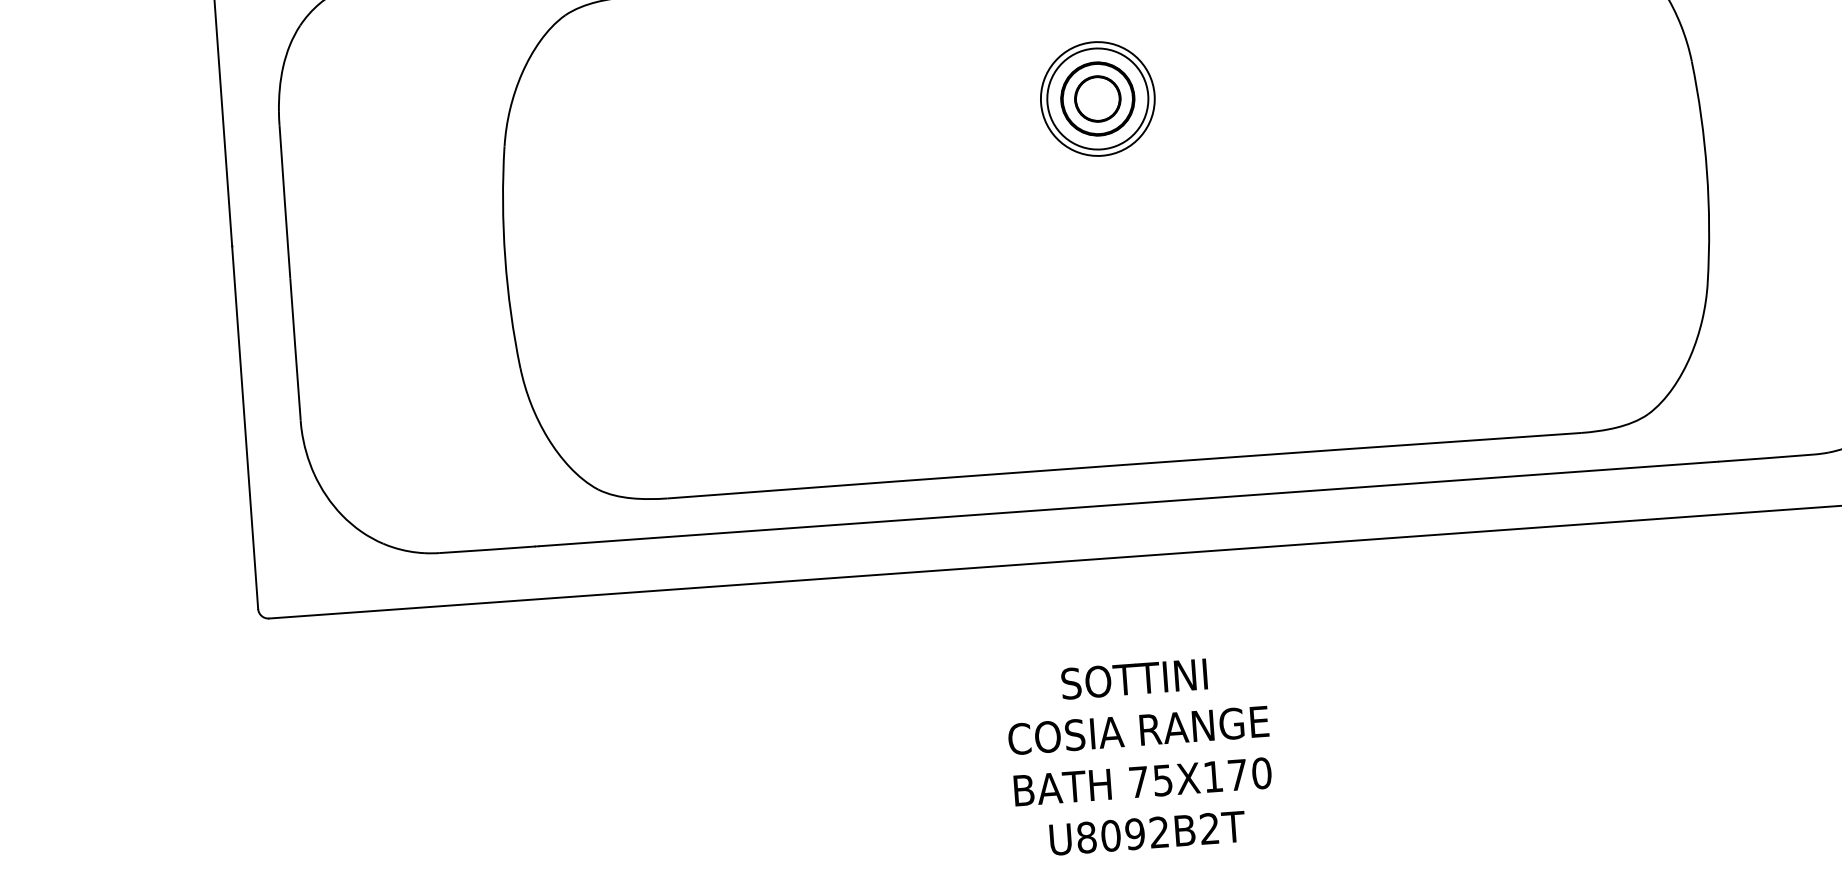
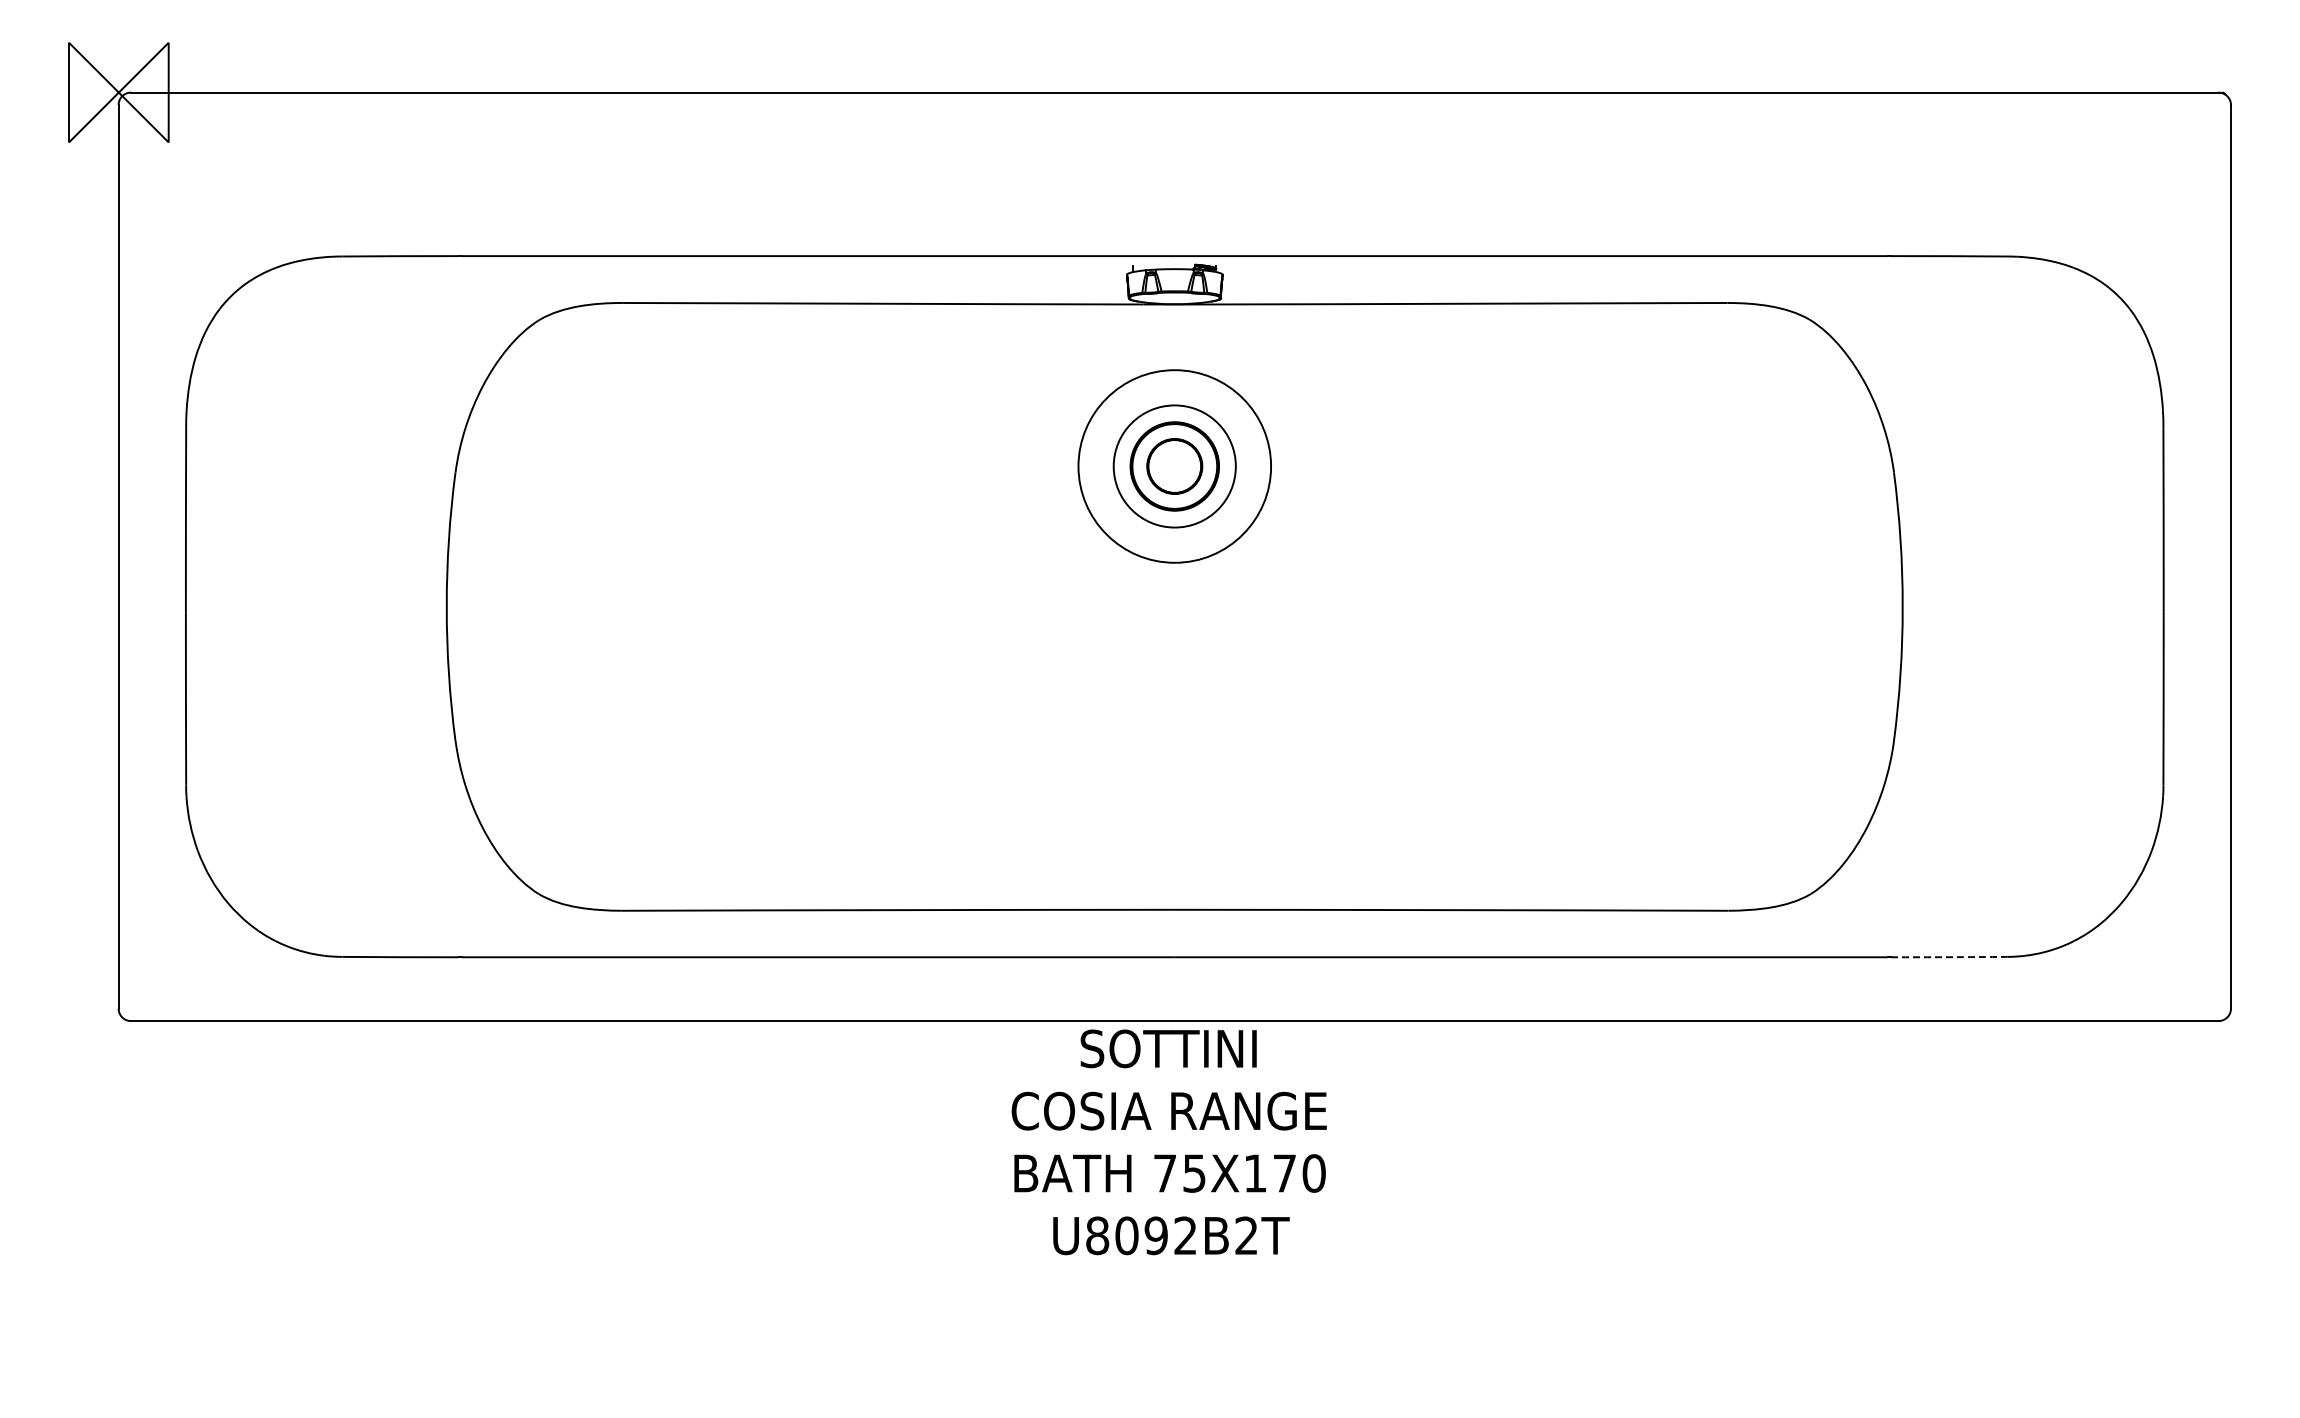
circle: (1097, 99) -> (1174, 466), size x1.4
arc: (1766, 458) -> (1949, 957), solid -> dashed
text: (1139, 756) -> (1168, 1142), moved

